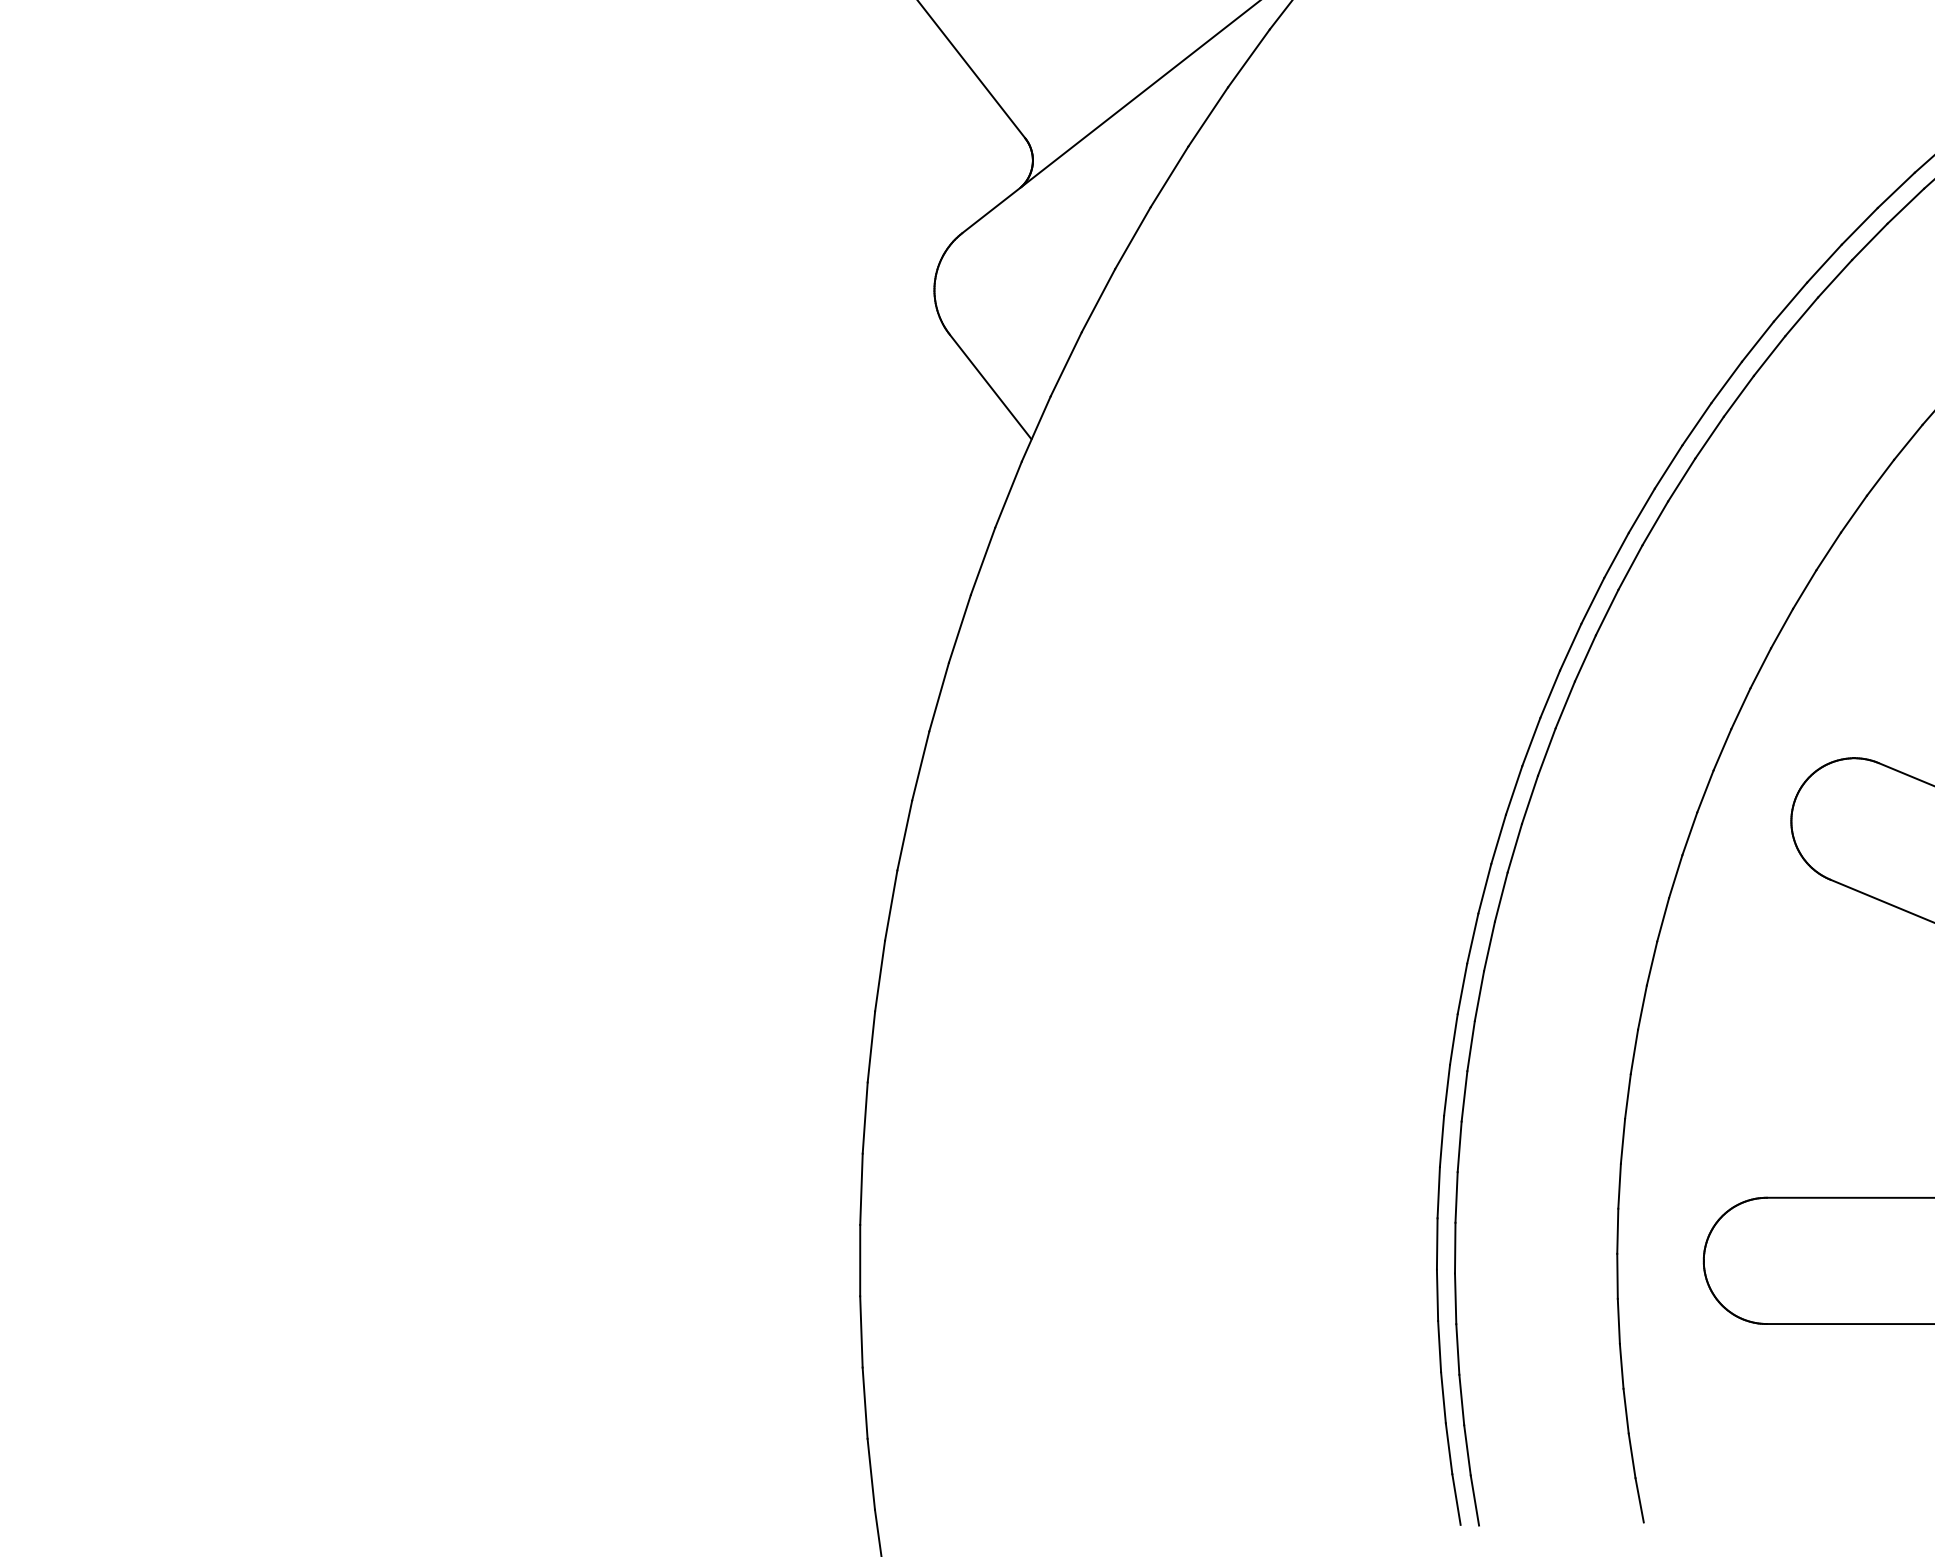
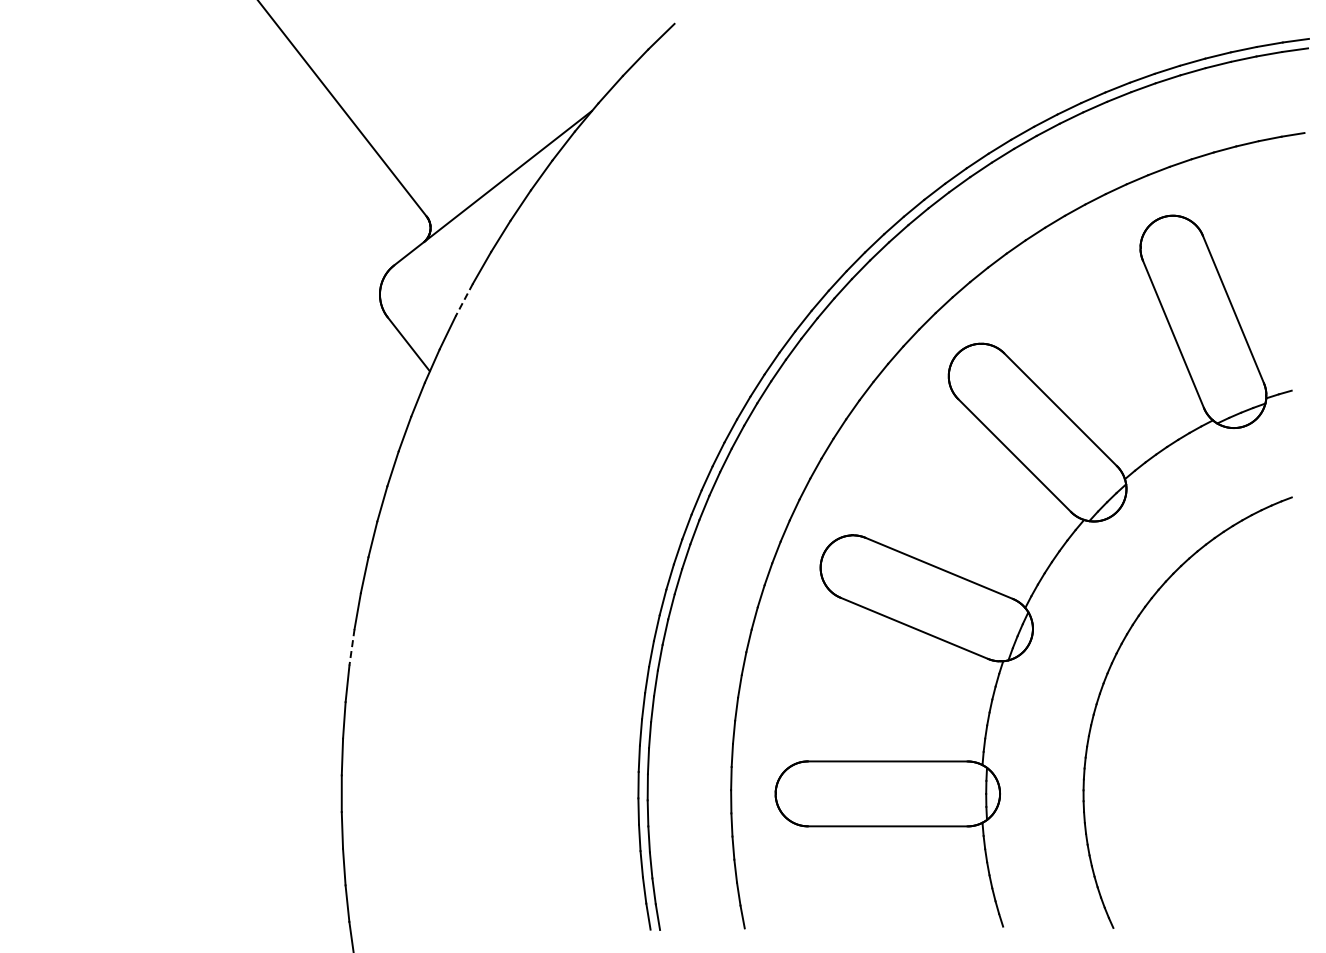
line: (1098, 301) -> (464, 300), solid -> dashed
line: (879, 976) -> (351, 647), solid -> dashed

